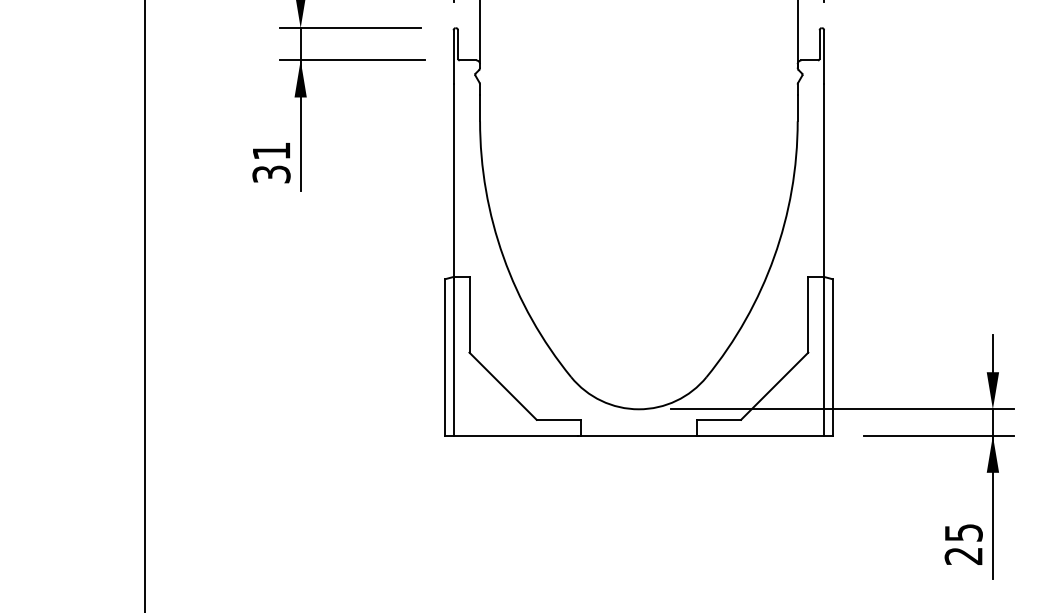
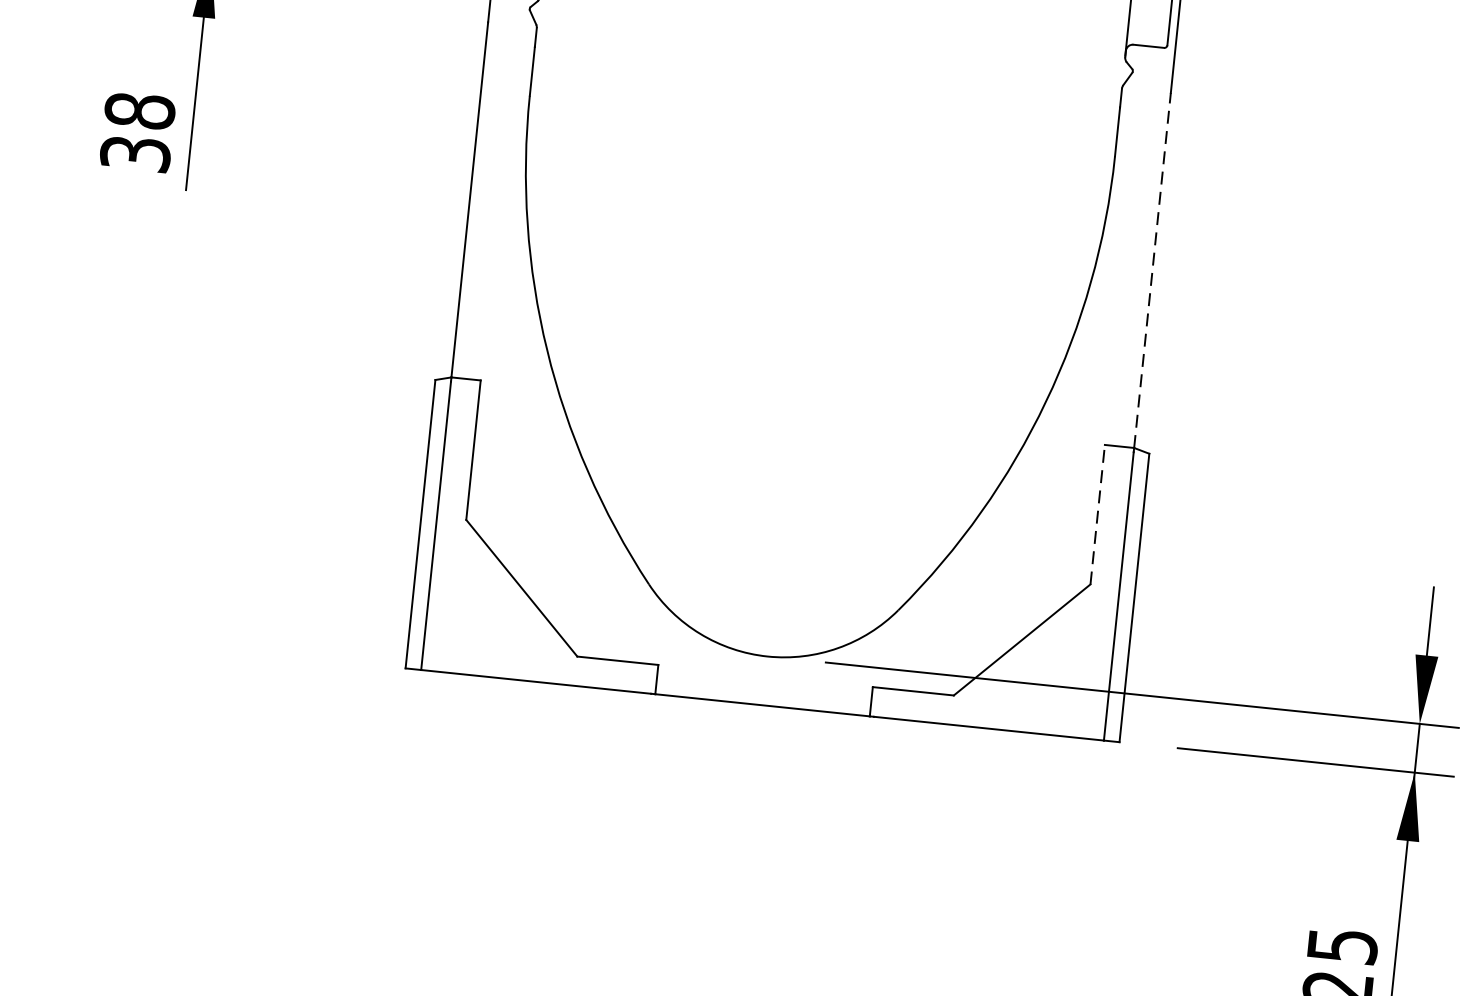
text: (271, 151) -> (139, 111), 31 -> 38
line: (824, 180) -> (1153, 270), solid -> dashed
line: (808, 314) -> (1098, 514), solid -> dashed

